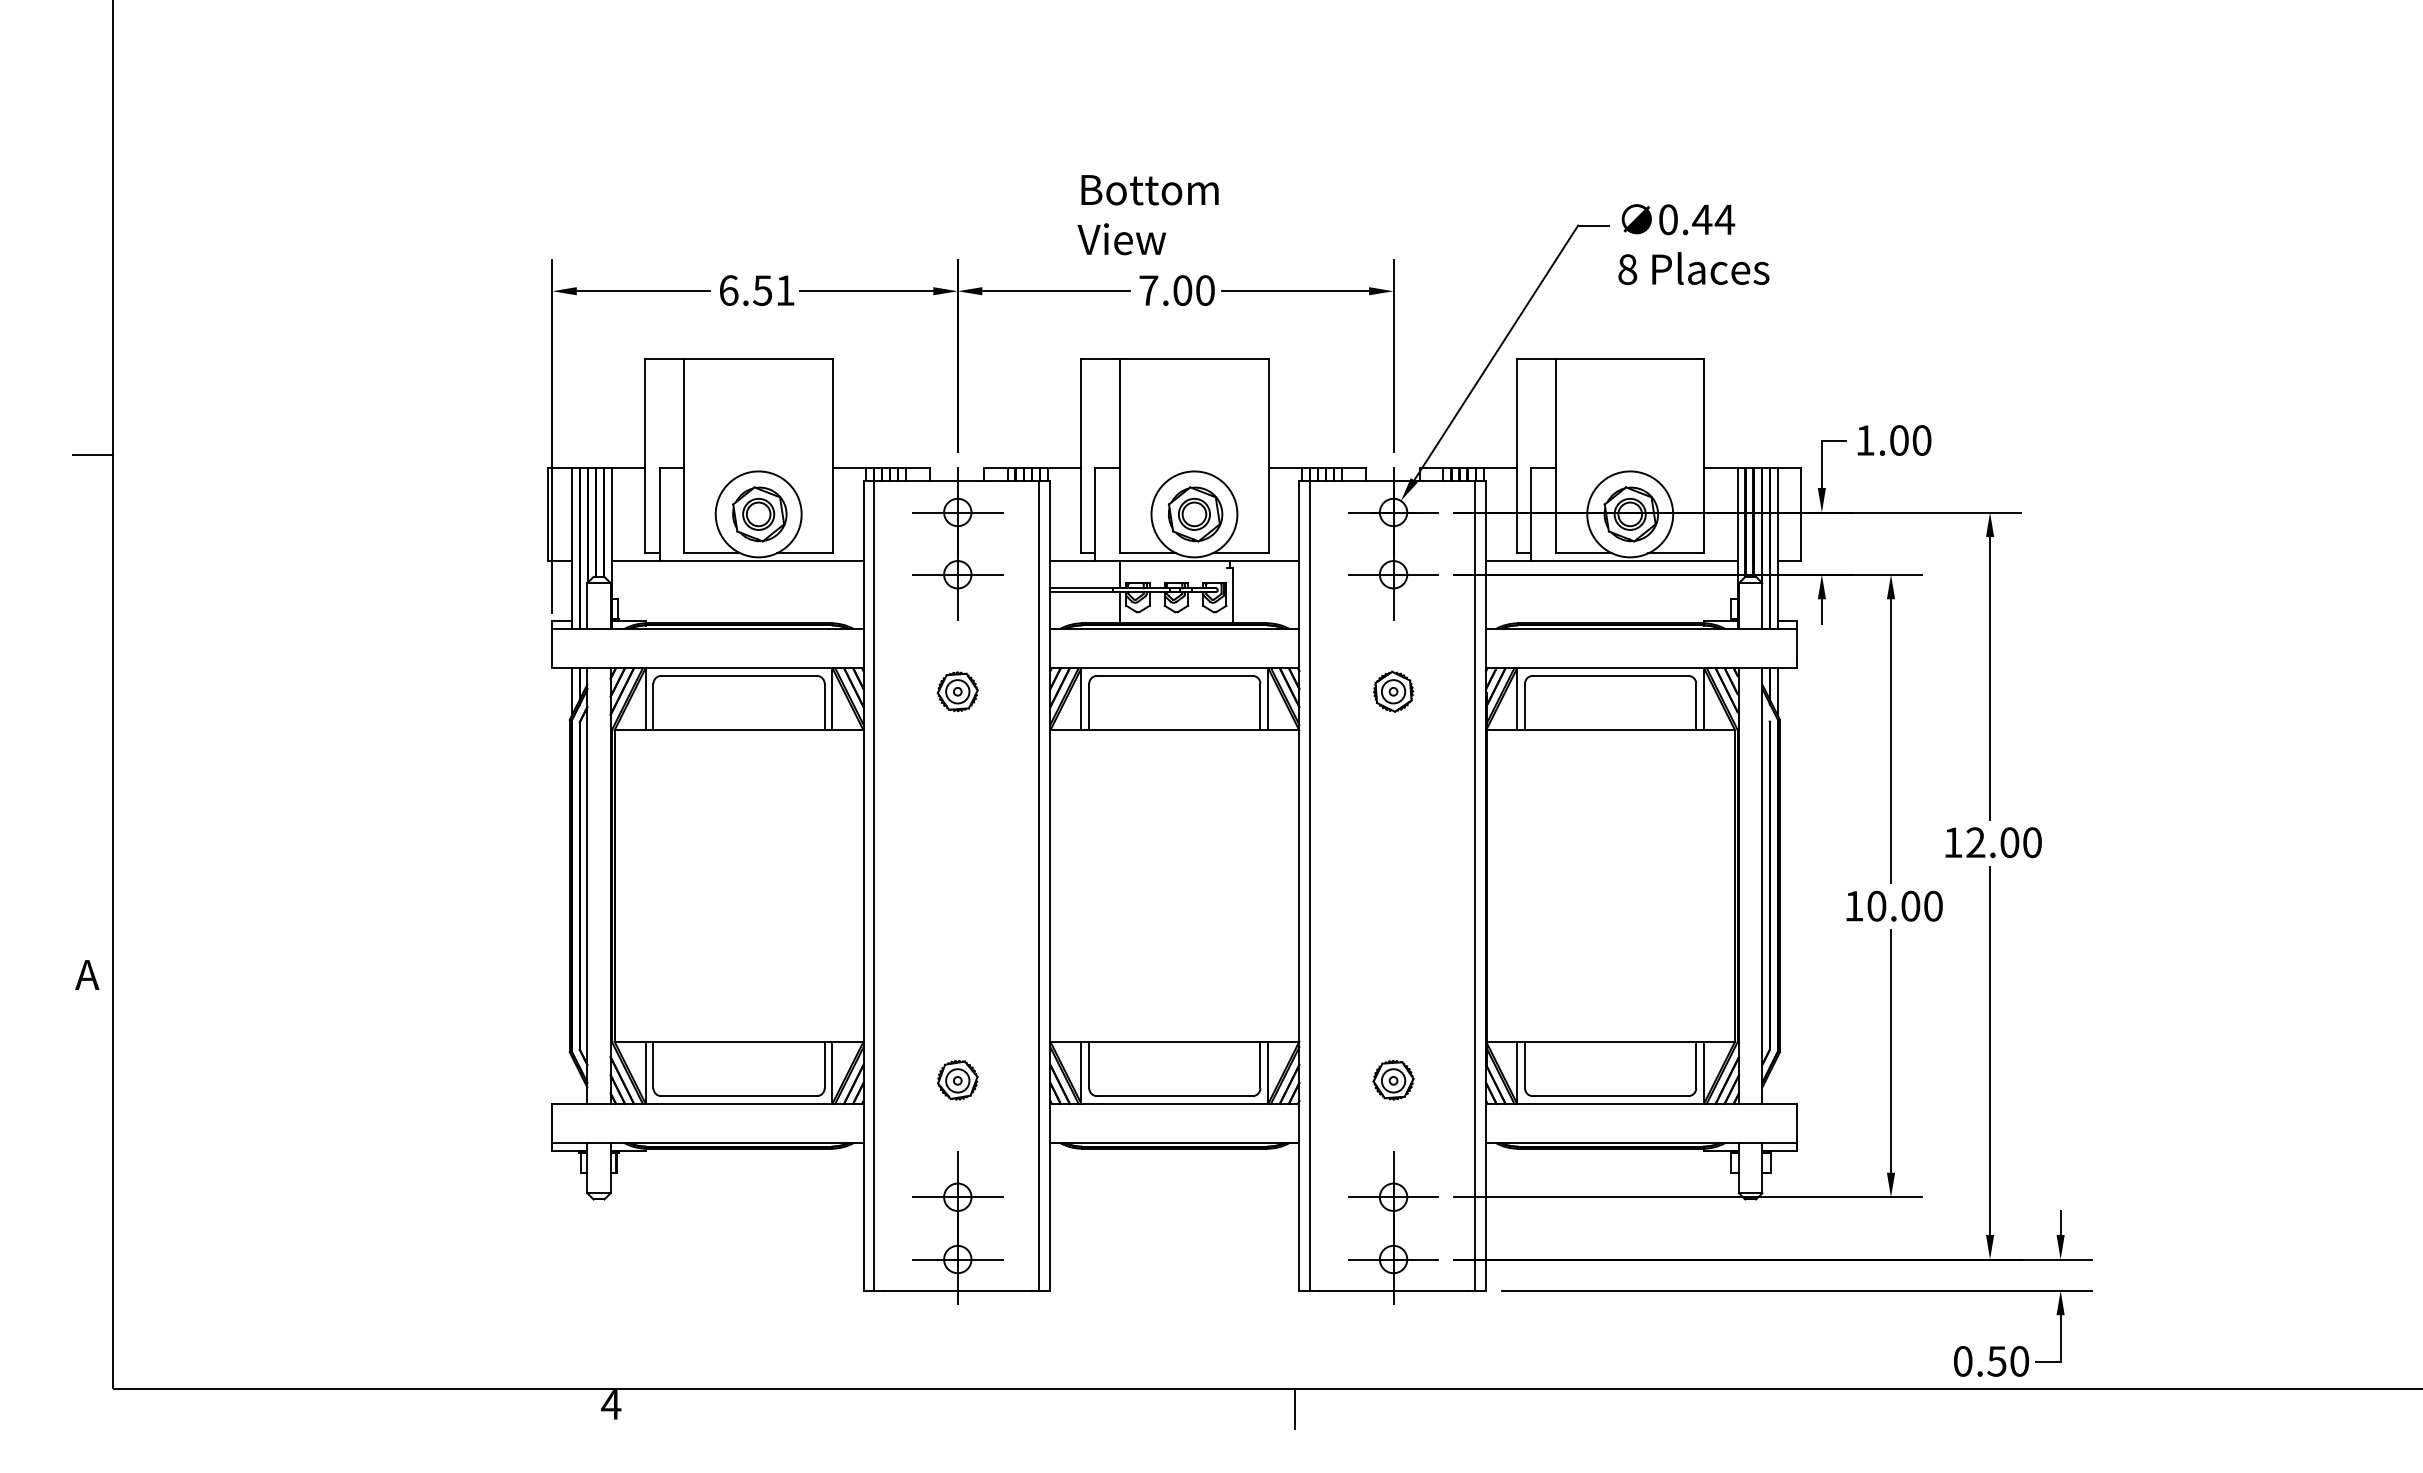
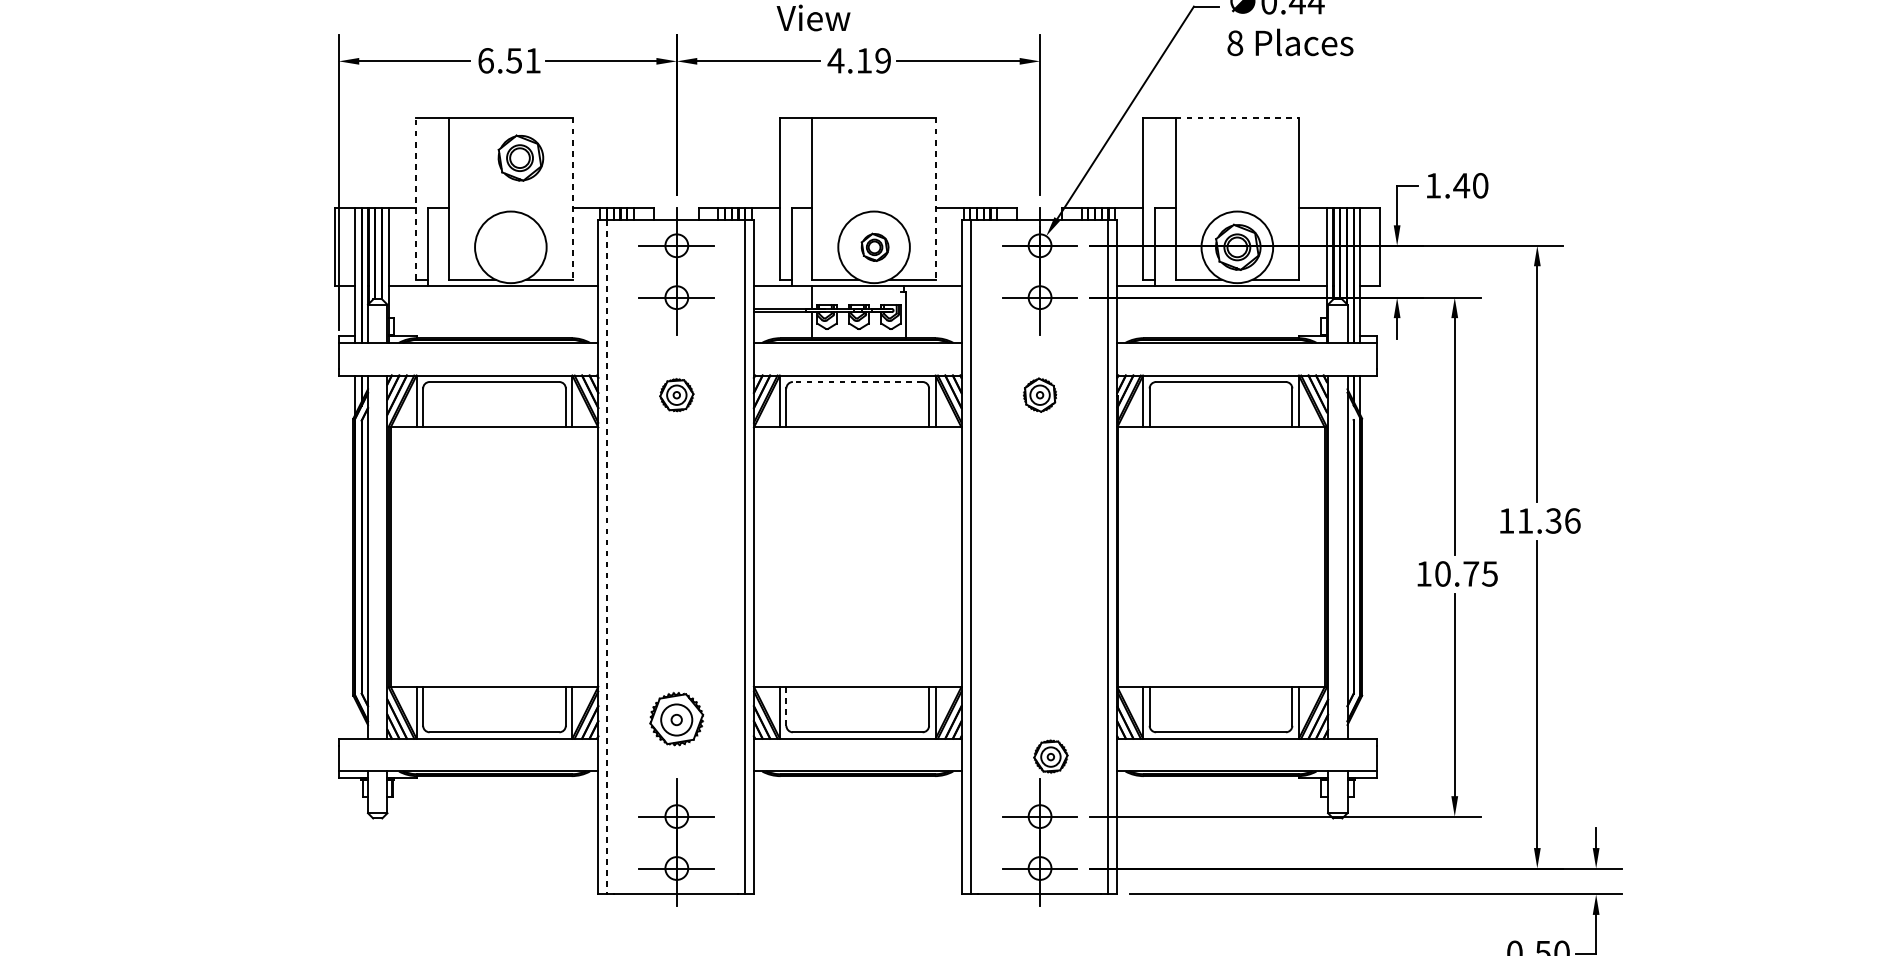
text: (1176, 290) -> (859, 60), 7.00 -> 4.19
line: (1630, 358) -> (1237, 117), solid -> dashed
text: (1899, 440) -> (1461, 185), 1.00 -> 1.40
line: (645, 455) -> (416, 198), solid -> dashed
line: (832, 456) -> (572, 199), solid -> dashed
line: (1268, 456) -> (935, 199), solid -> dashed
part: (759, 514) -> (520, 158), moved
part: (1195, 514) -> (874, 247), size x0.6
line: (1174, 675) -> (857, 381), solid -> dashed
text: (2004, 842) -> (1549, 520), 12.00 -> 11.36
line: (874, 886) -> (607, 557), solid -> dashed
text: (1921, 905) -> (1480, 573), 10.00 -> 10.75
line: (1089, 1065) -> (786, 706), solid -> dashed
part: (957, 1079) -> (676, 718), size x1.6
part: (1393, 1079) -> (1050, 755), moved

